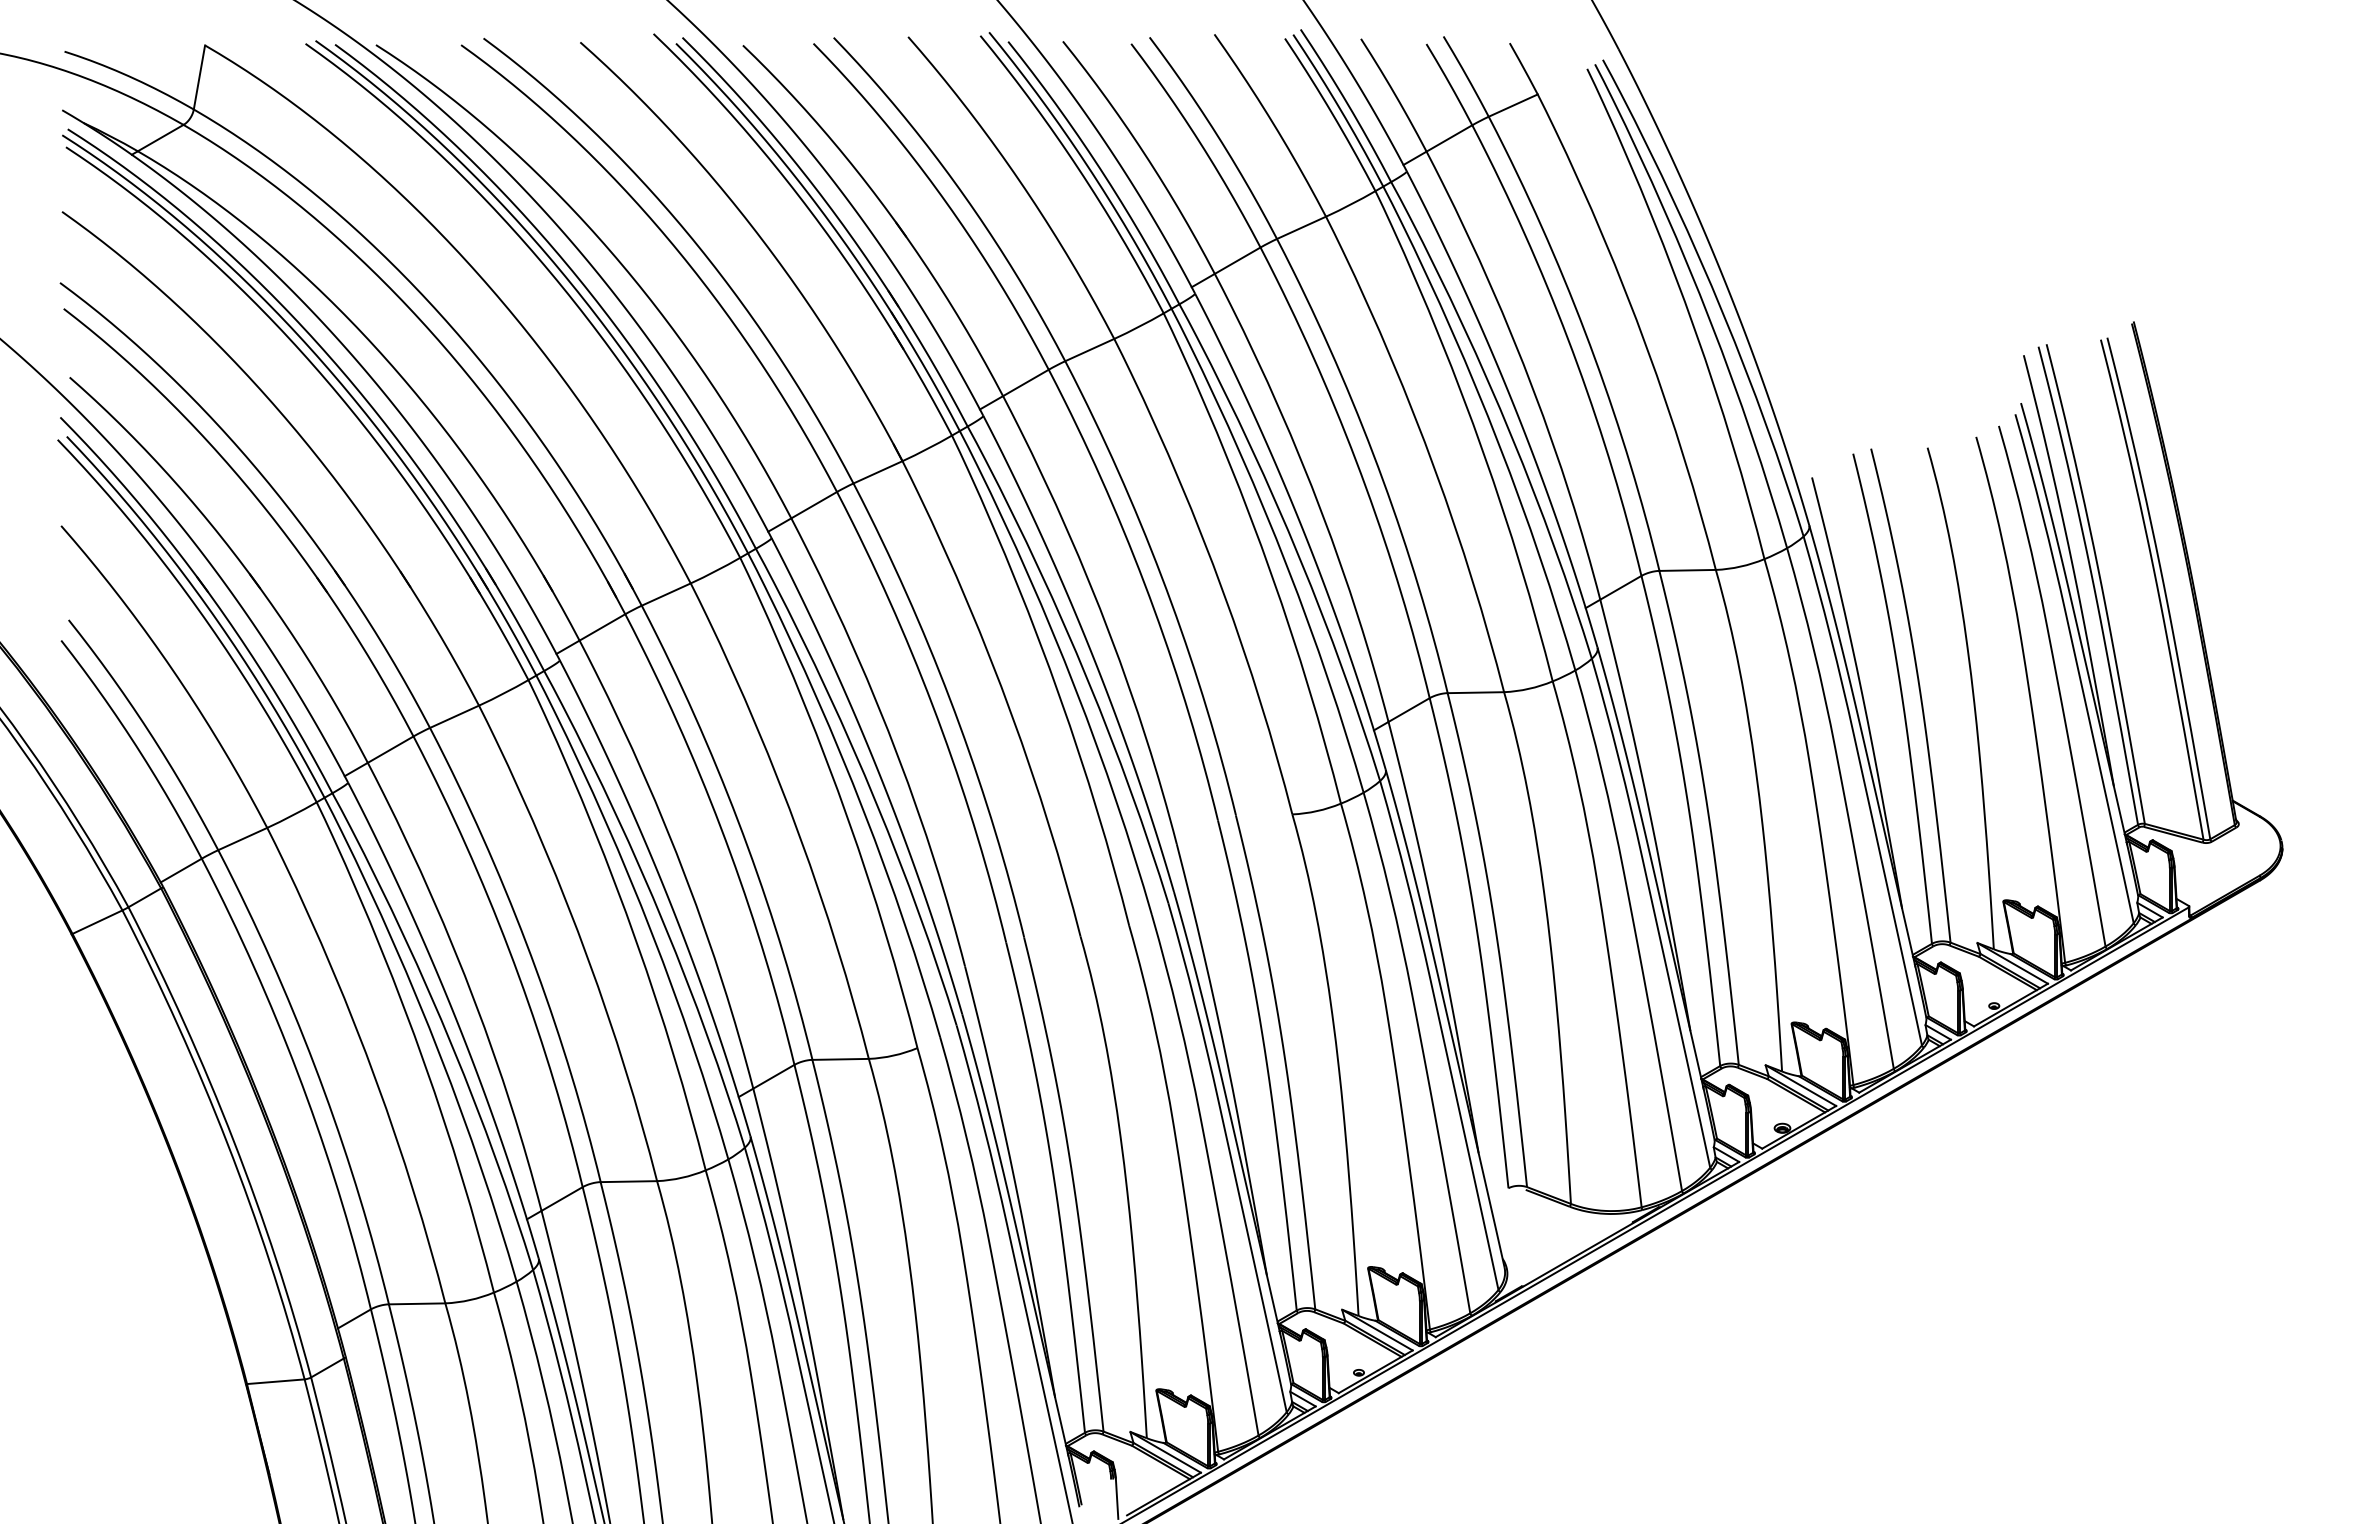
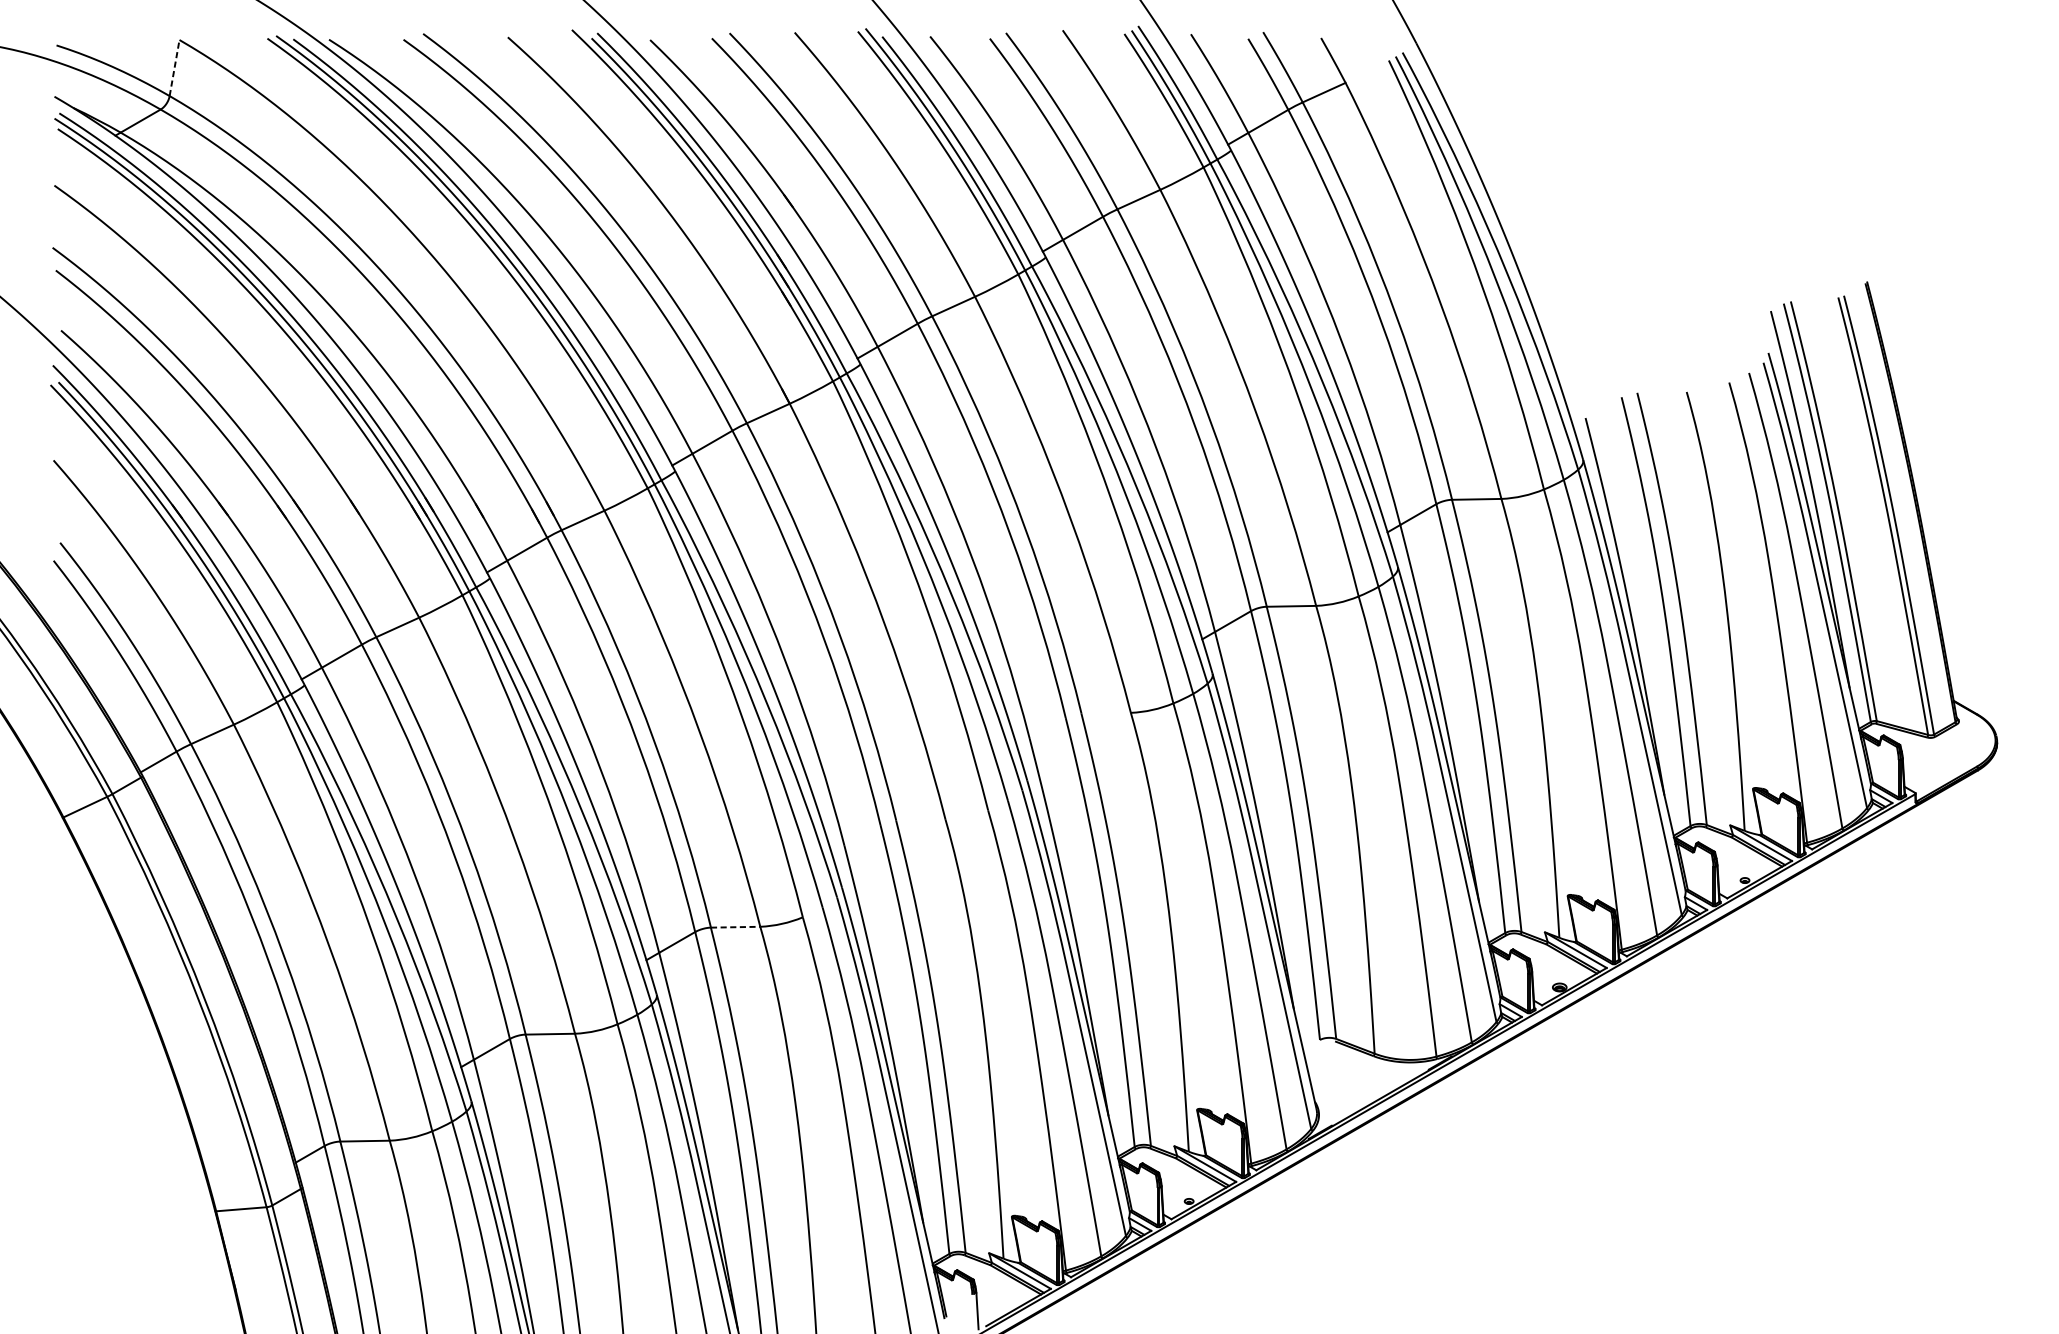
line: (199, 77) -> (174, 68), solid -> dashed
line: (841, 1059) -> (736, 927), solid -> dashed

